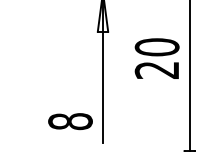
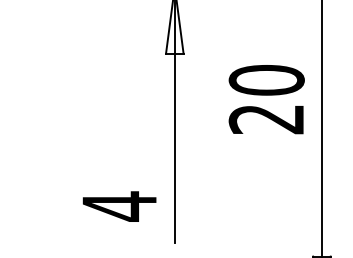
text: (70, 121) -> (119, 206), 8 -> 4

